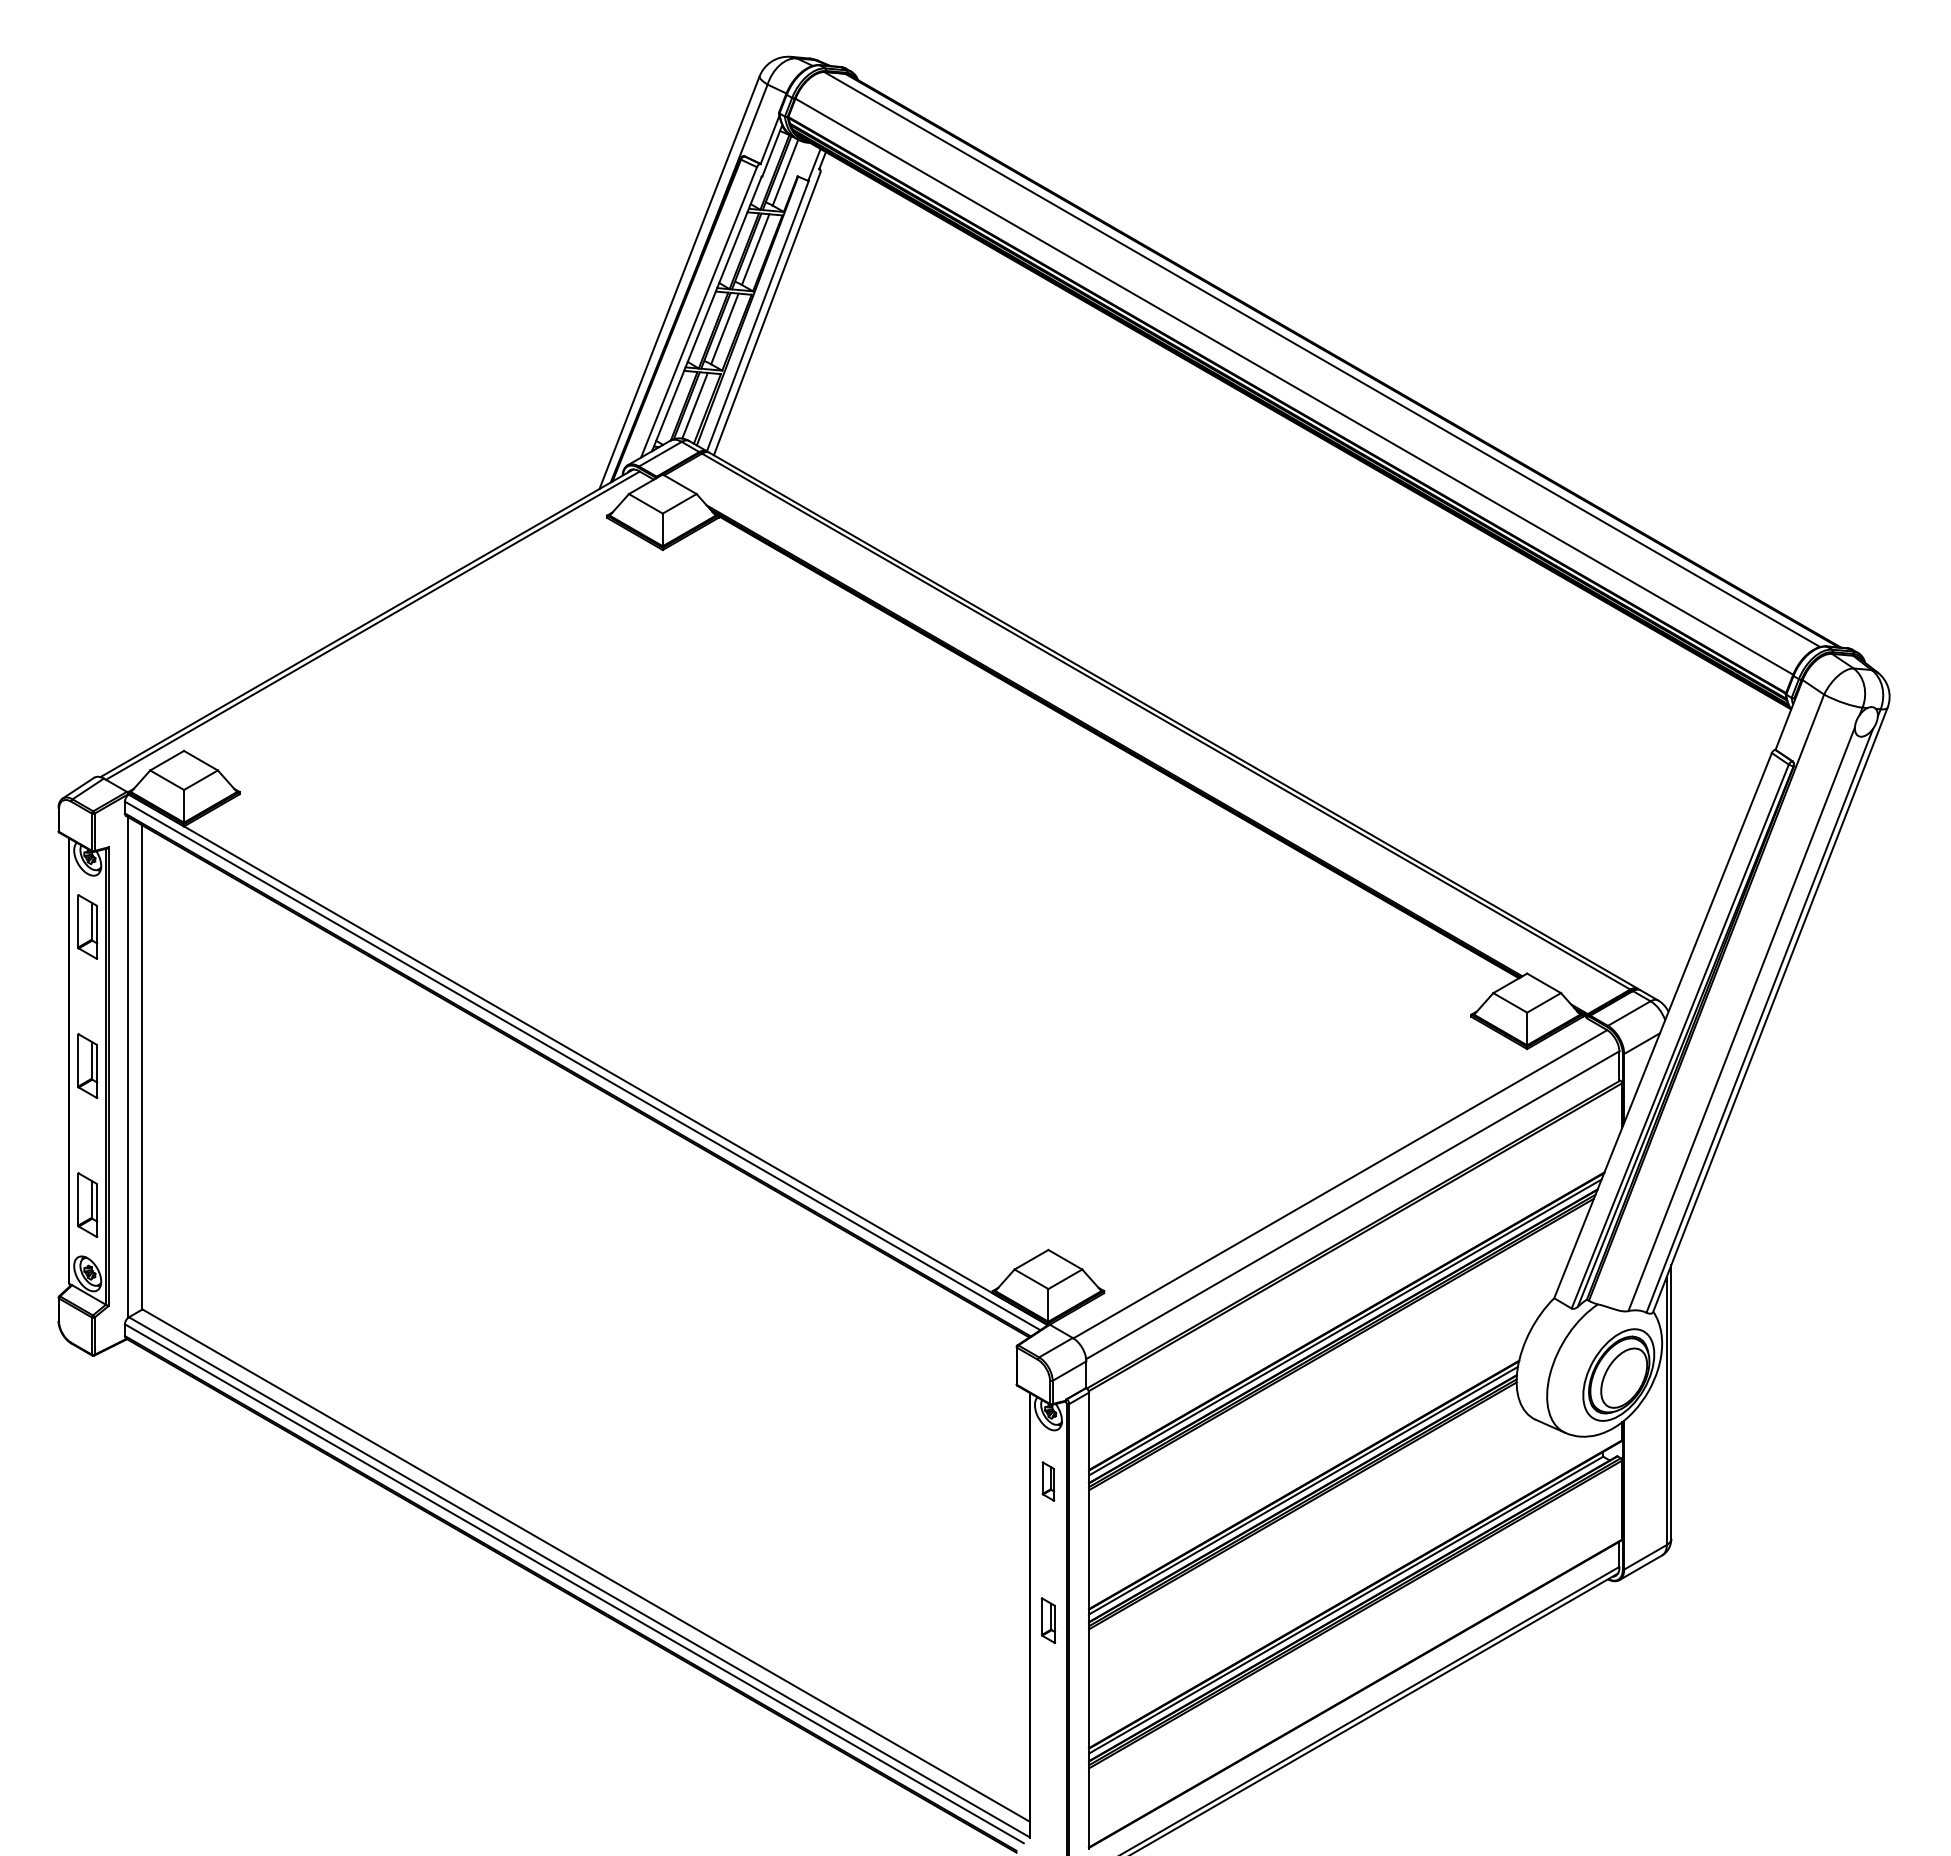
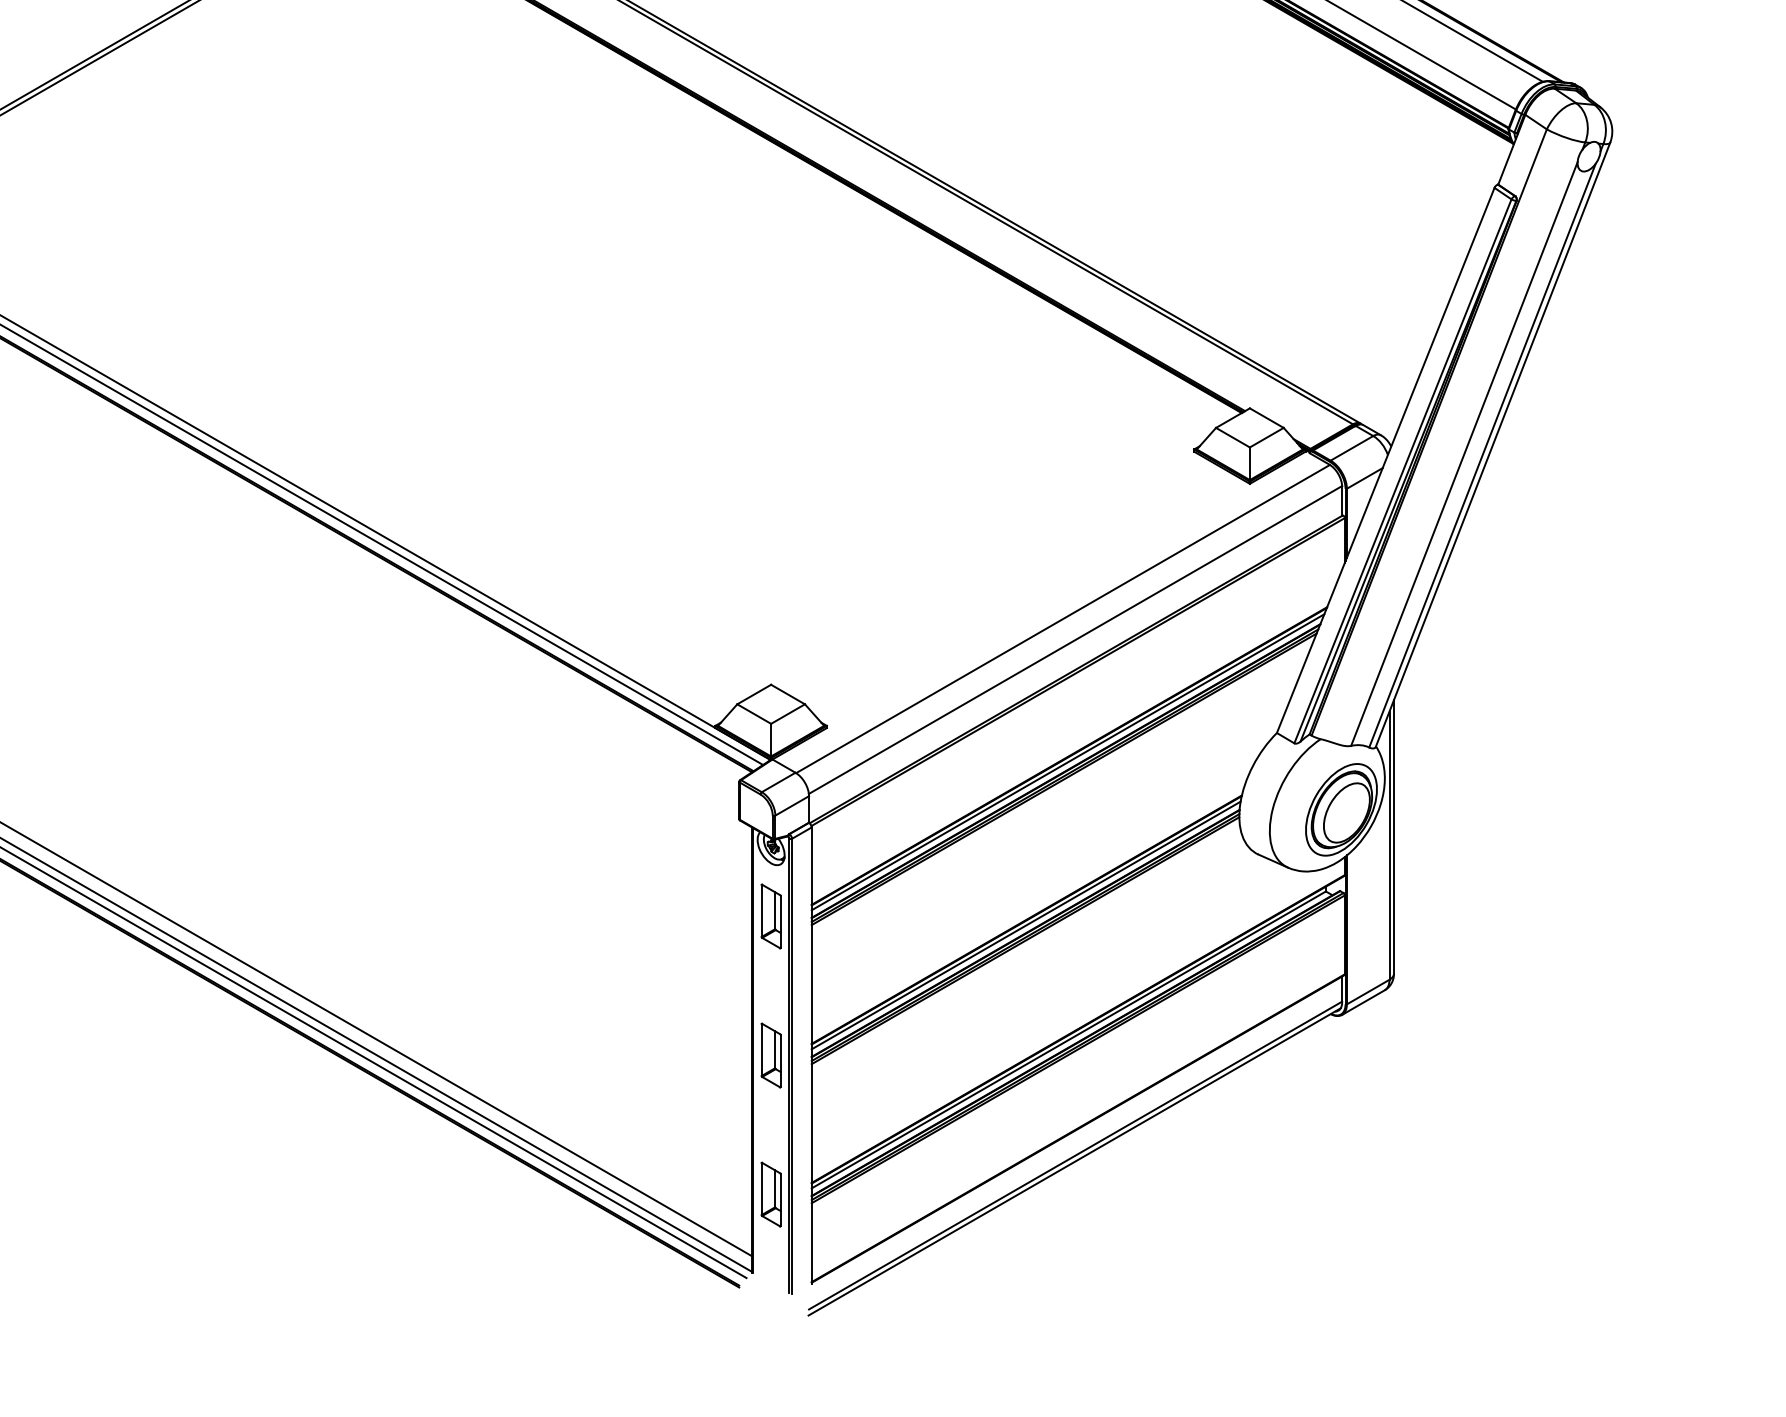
part: (1048, 1481) -> (771, 916), size x1.67
part: (1048, 1620) -> (771, 1055), size x1.43
part: (1048, 1759) -> (771, 1194), added

